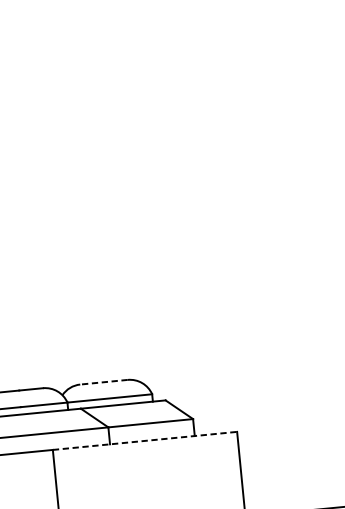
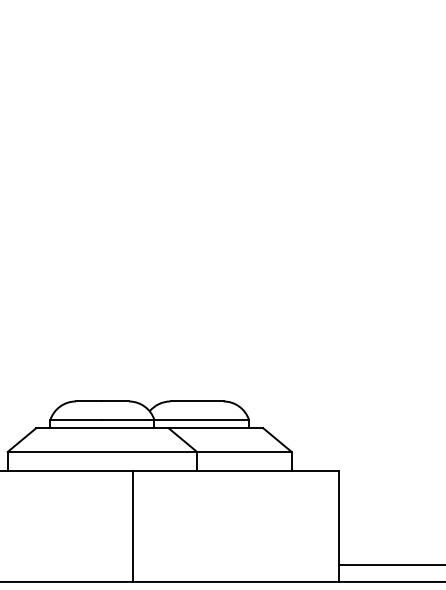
line: (103, 382) -> (196, 401), dashed -> solid
line: (145, 440) -> (236, 470), dashed -> solid

